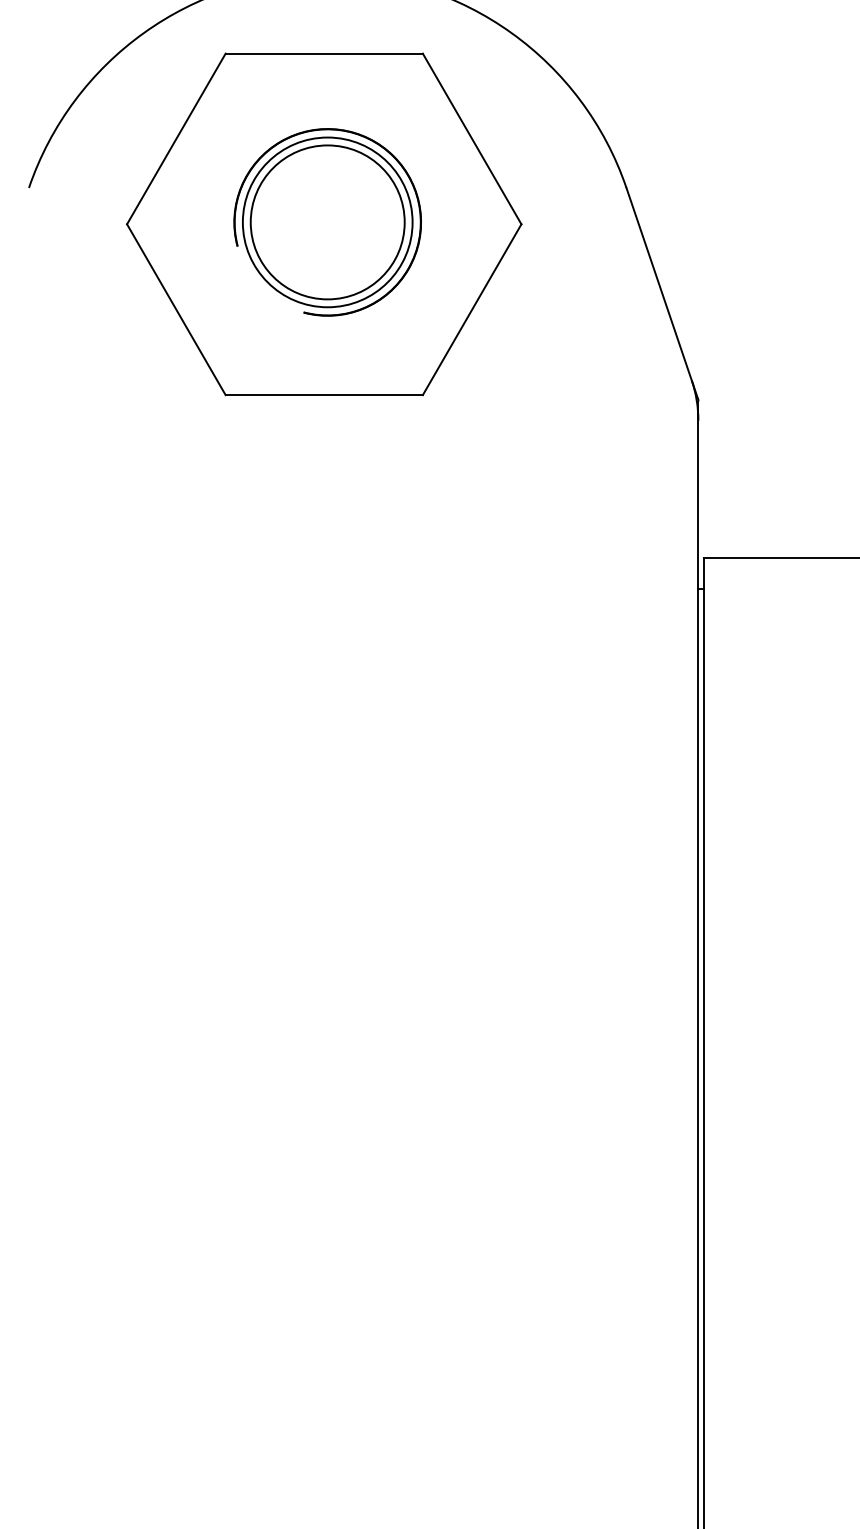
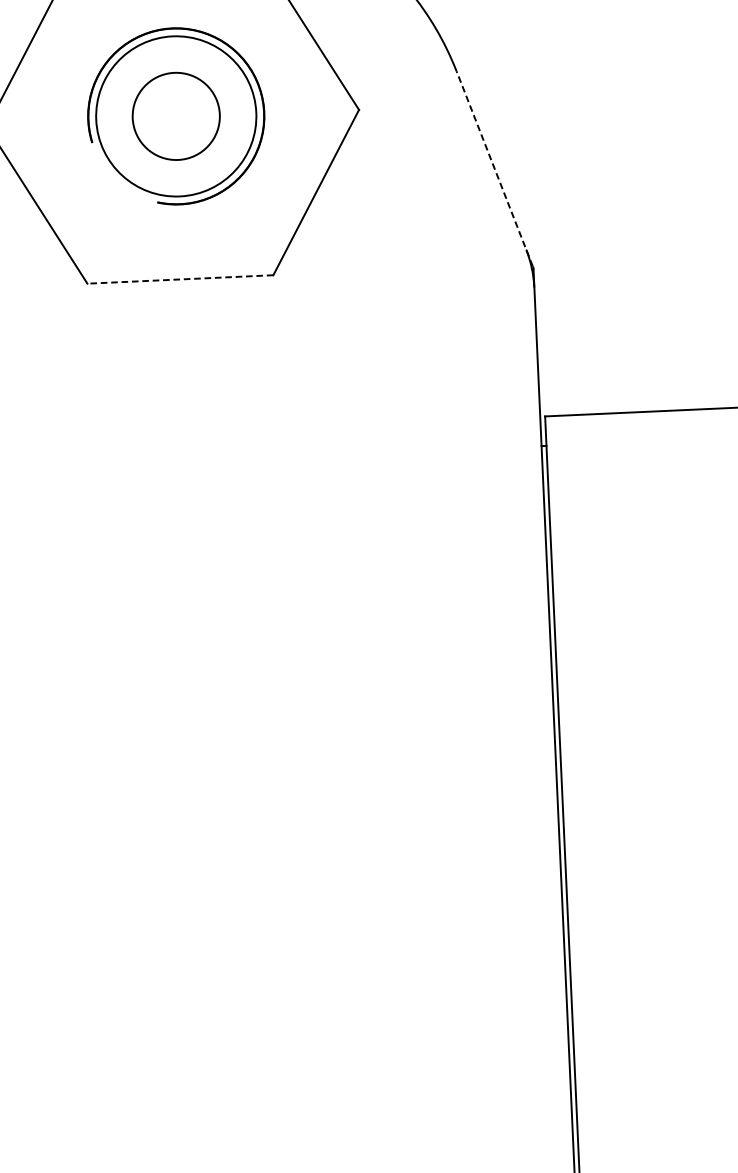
circle: (327, 222) -> (176, 116), size x0.6
line: (661, 292) -> (494, 168), solid -> dashed
line: (324, 395) -> (180, 279), solid -> dashed

